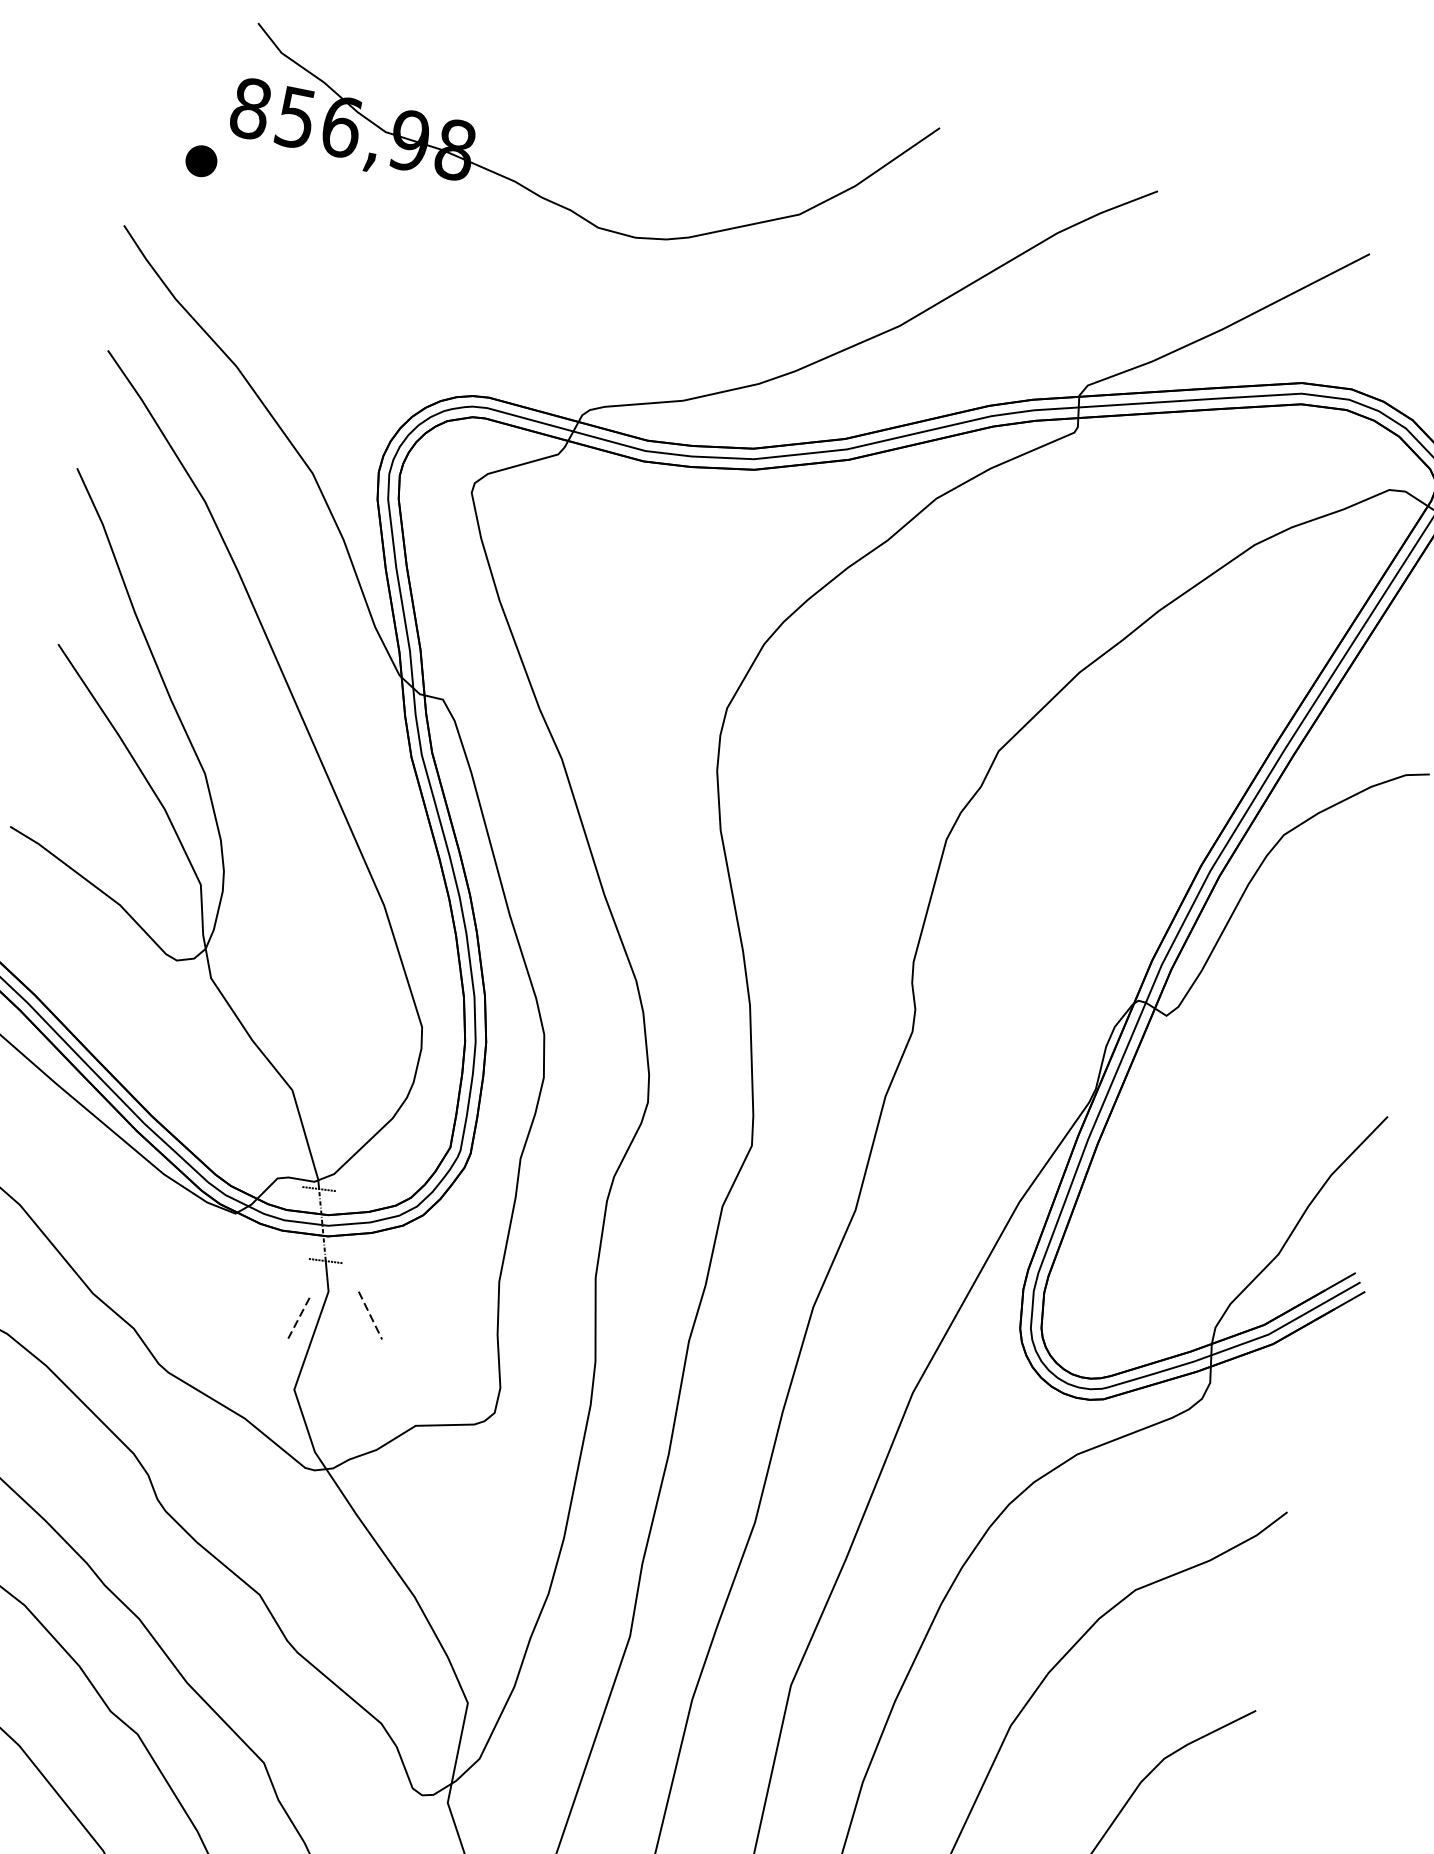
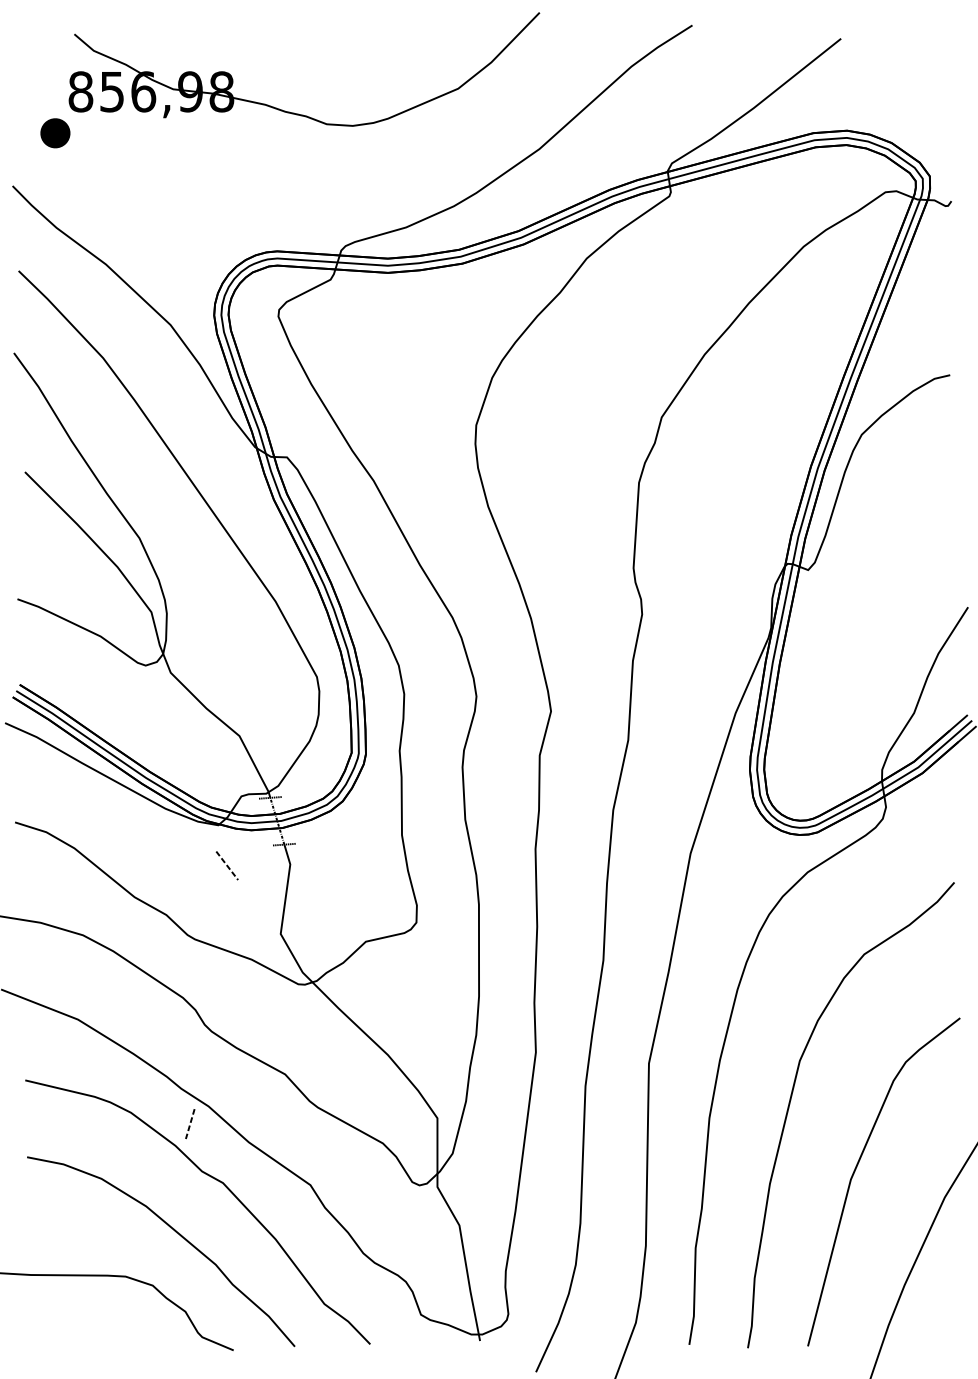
part: (200, 159) -> (54, 132), size x1.4
line: (369, 1314) -> (226, 865), moved
line: (298, 1320) -> (190, 1125), moved

